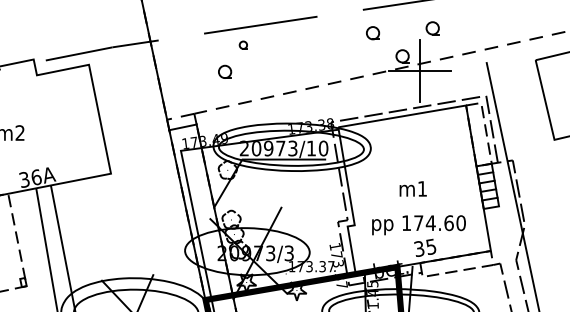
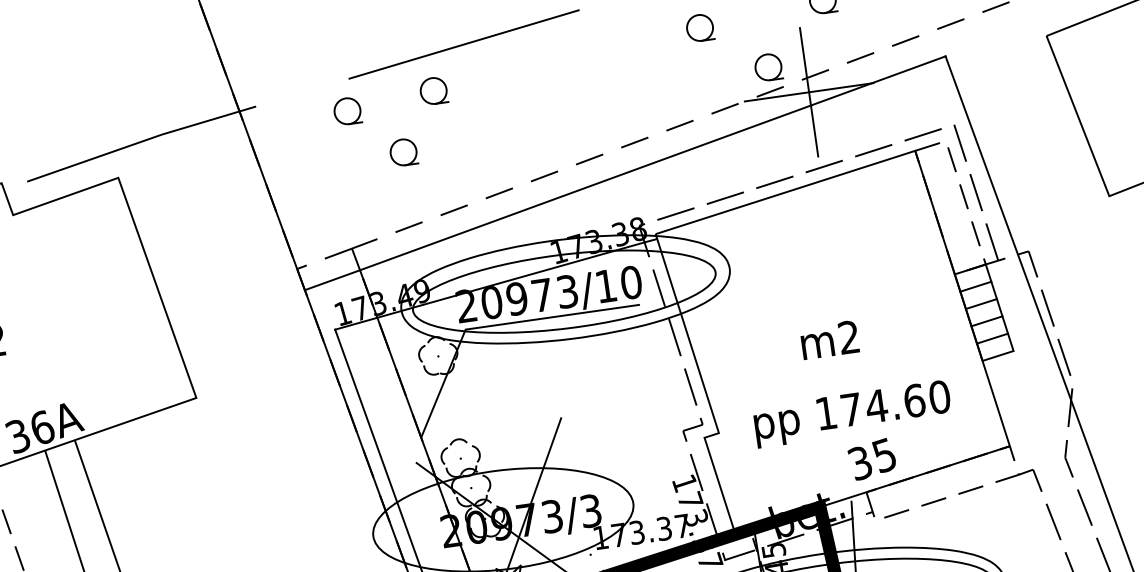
part: (243, 45) -> (434, 91), size x1.67
part: (201, 48) -> (347, 110), added
line: (341, 93) -> (652, 162), added
text: (421, 188) -> (846, 336), m1 -> m2

